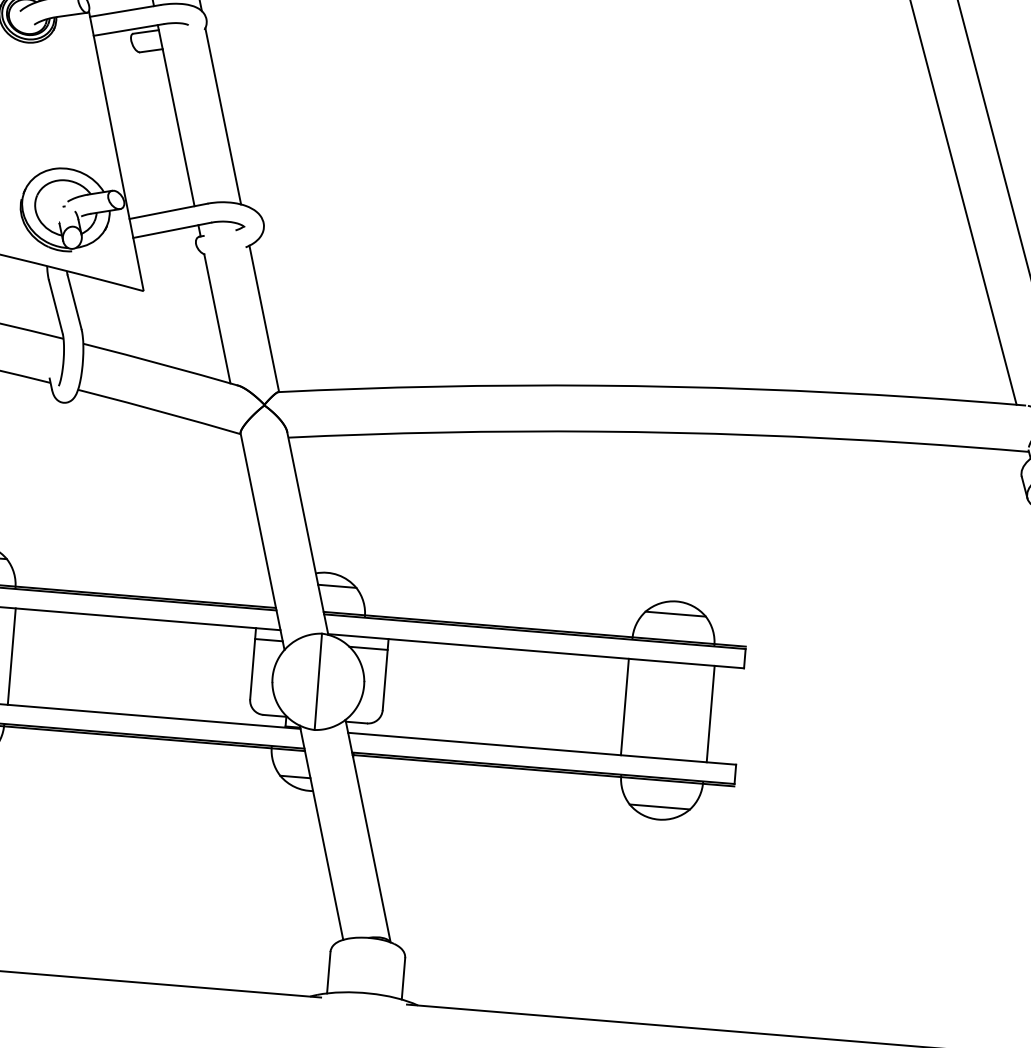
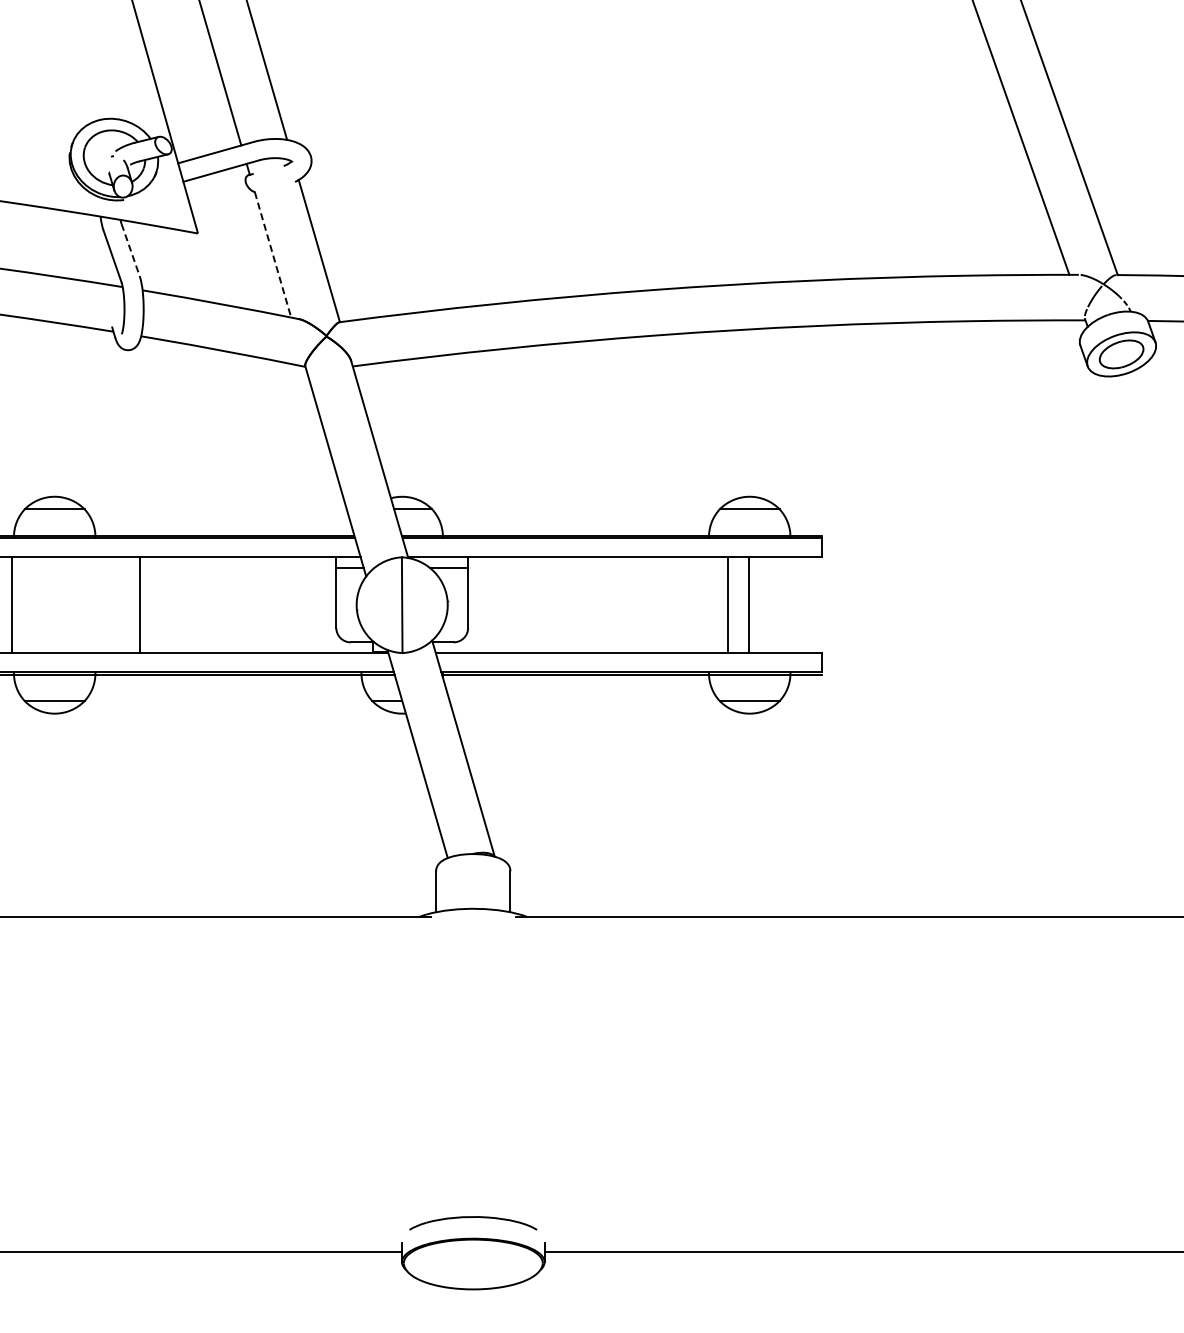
line: (74, 302) -> (130, 250), solid -> dashed
line: (217, 319) -> (273, 255), solid -> dashed
line: (11, 656) -> (140, 605), moved
line: (625, 707) -> (749, 605), moved
line: (710, 714) -> (728, 605), moved

